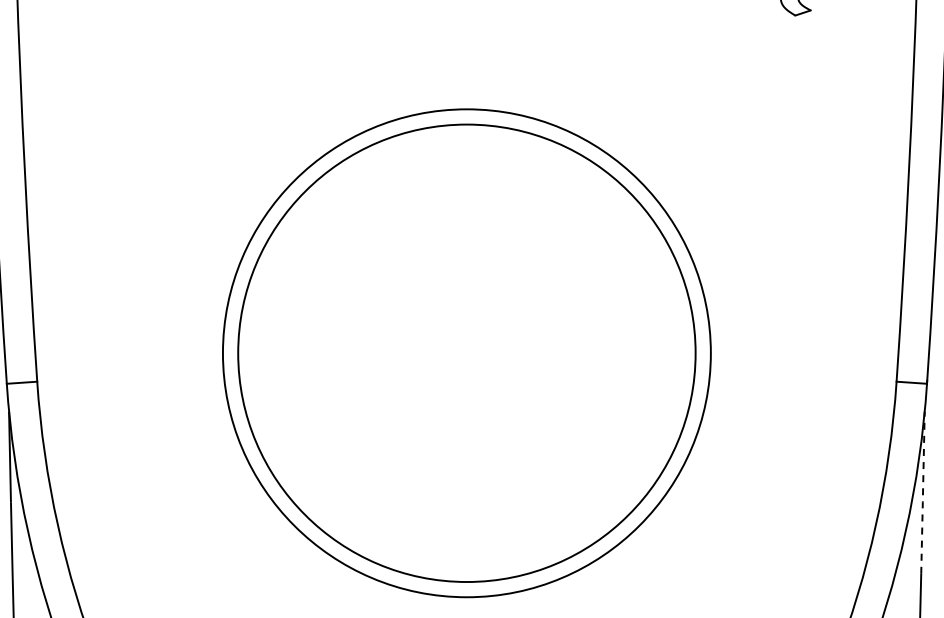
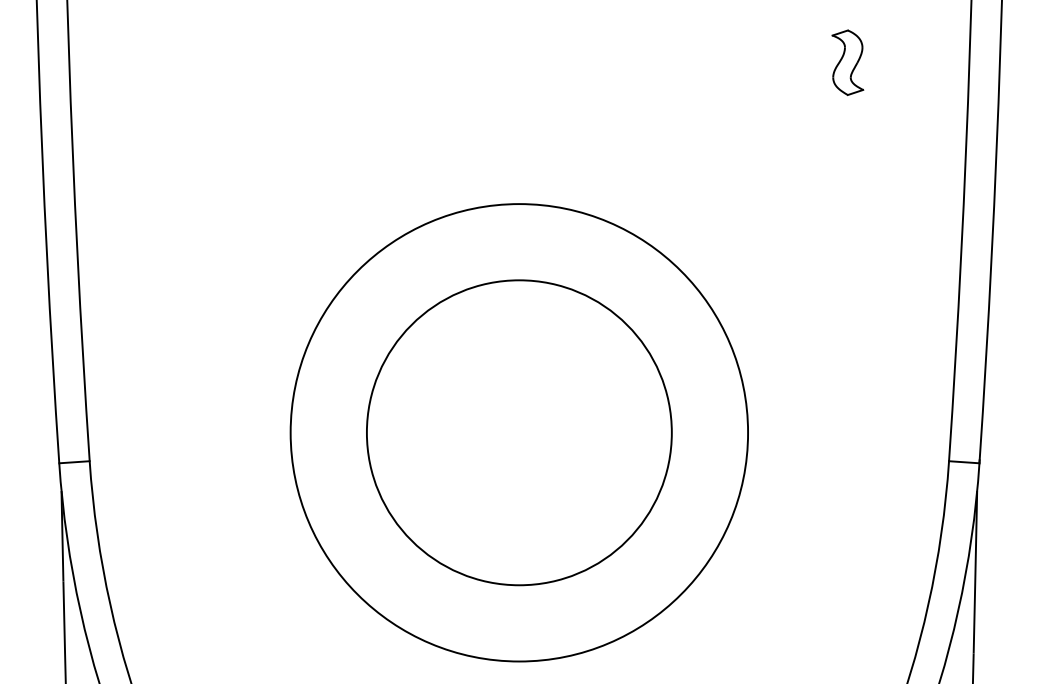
circle: (466, 353) -> (518, 432), size x0.62
line: (923, 492) -> (975, 571), dashed -> solid

